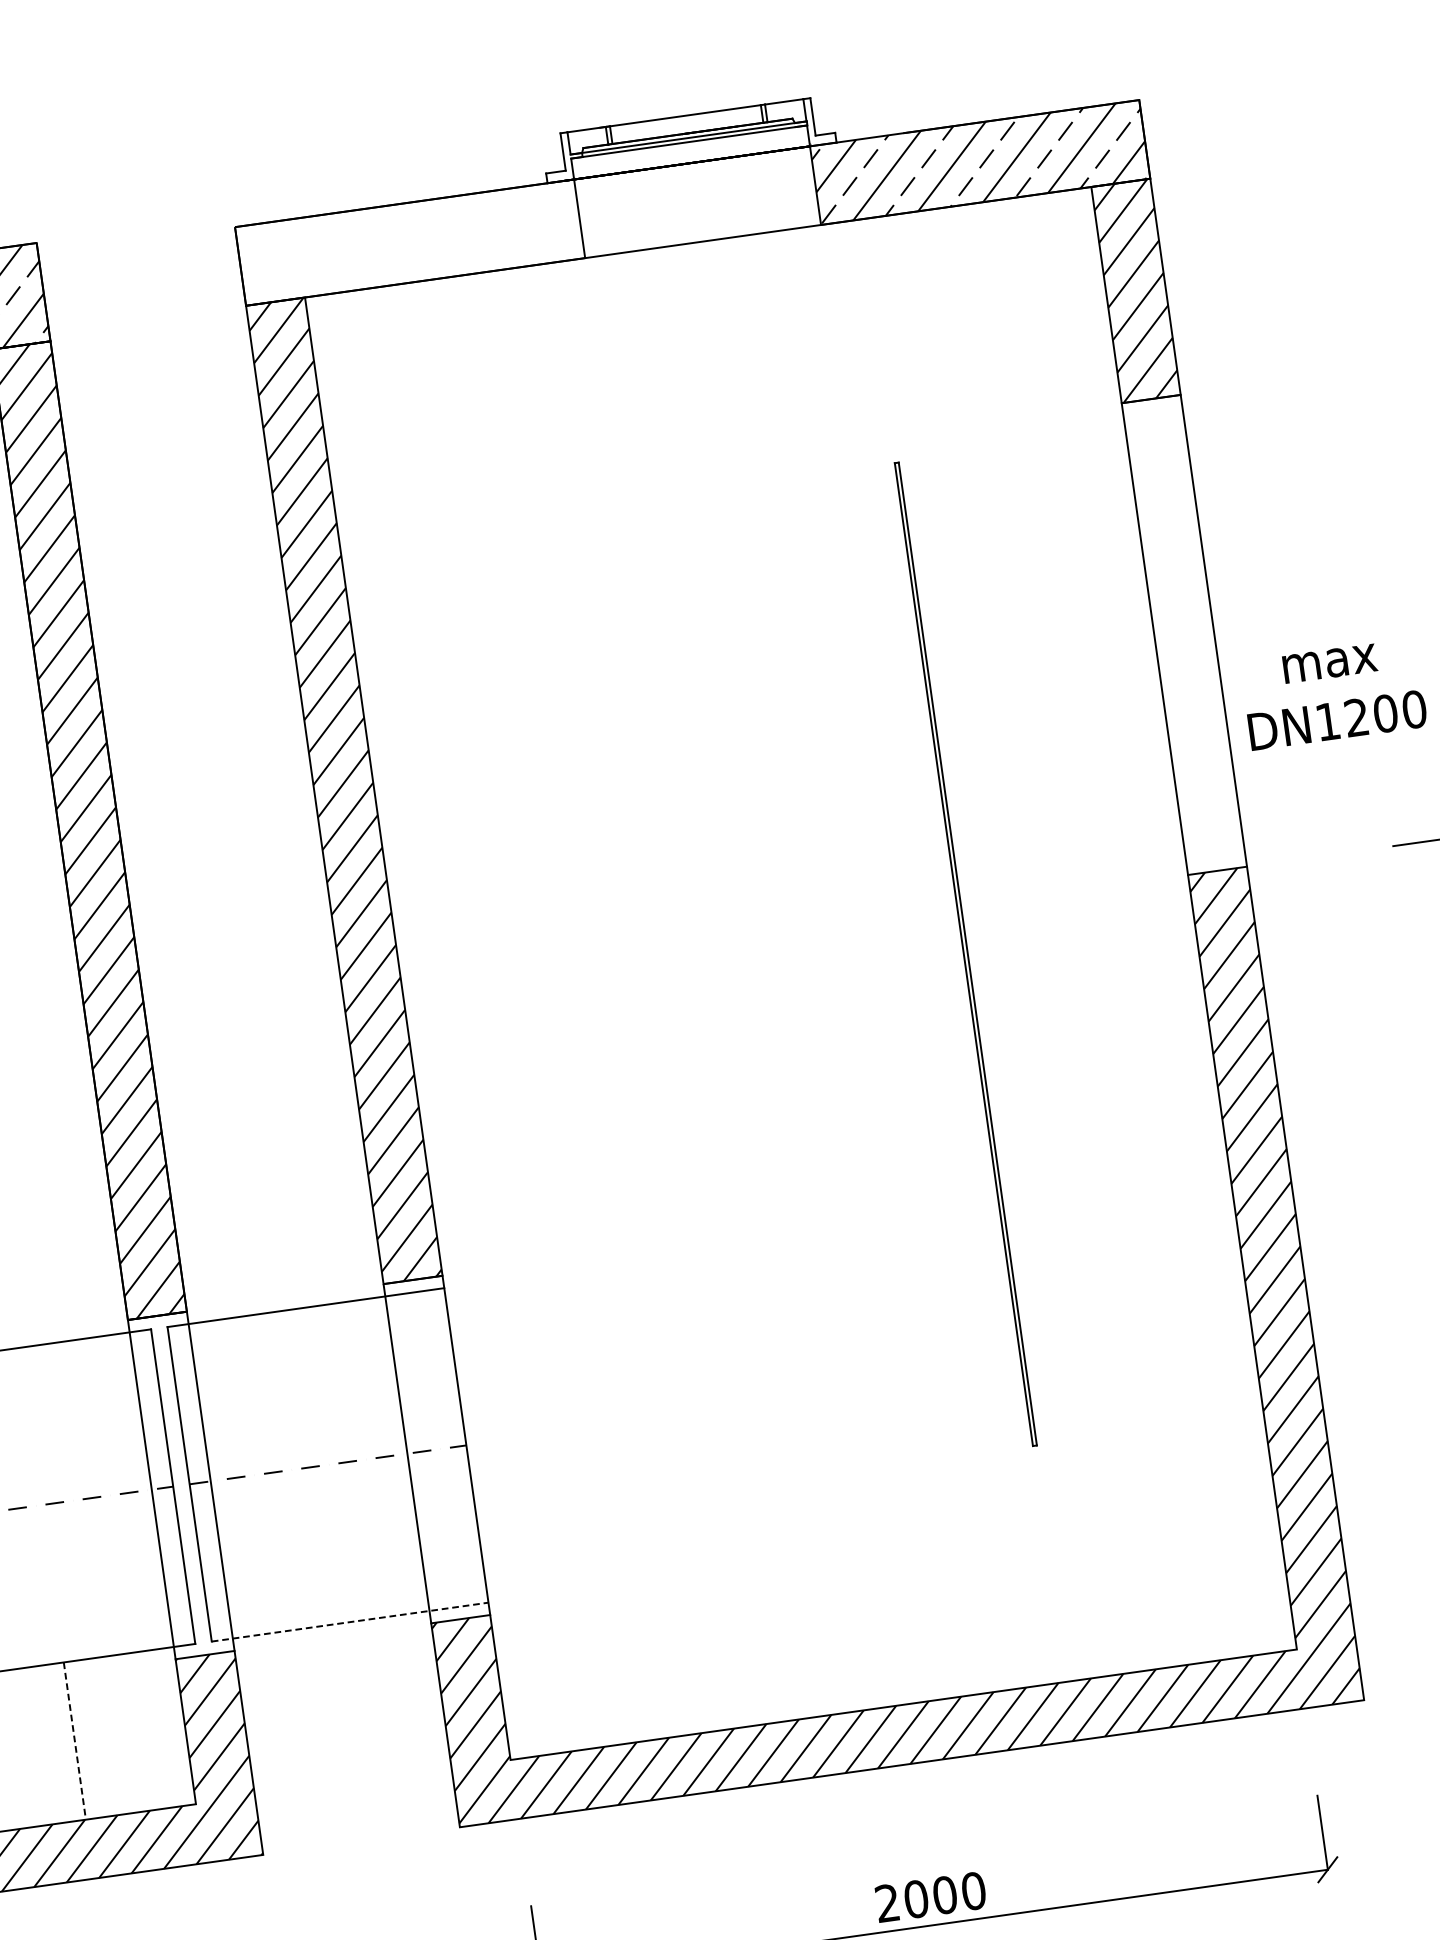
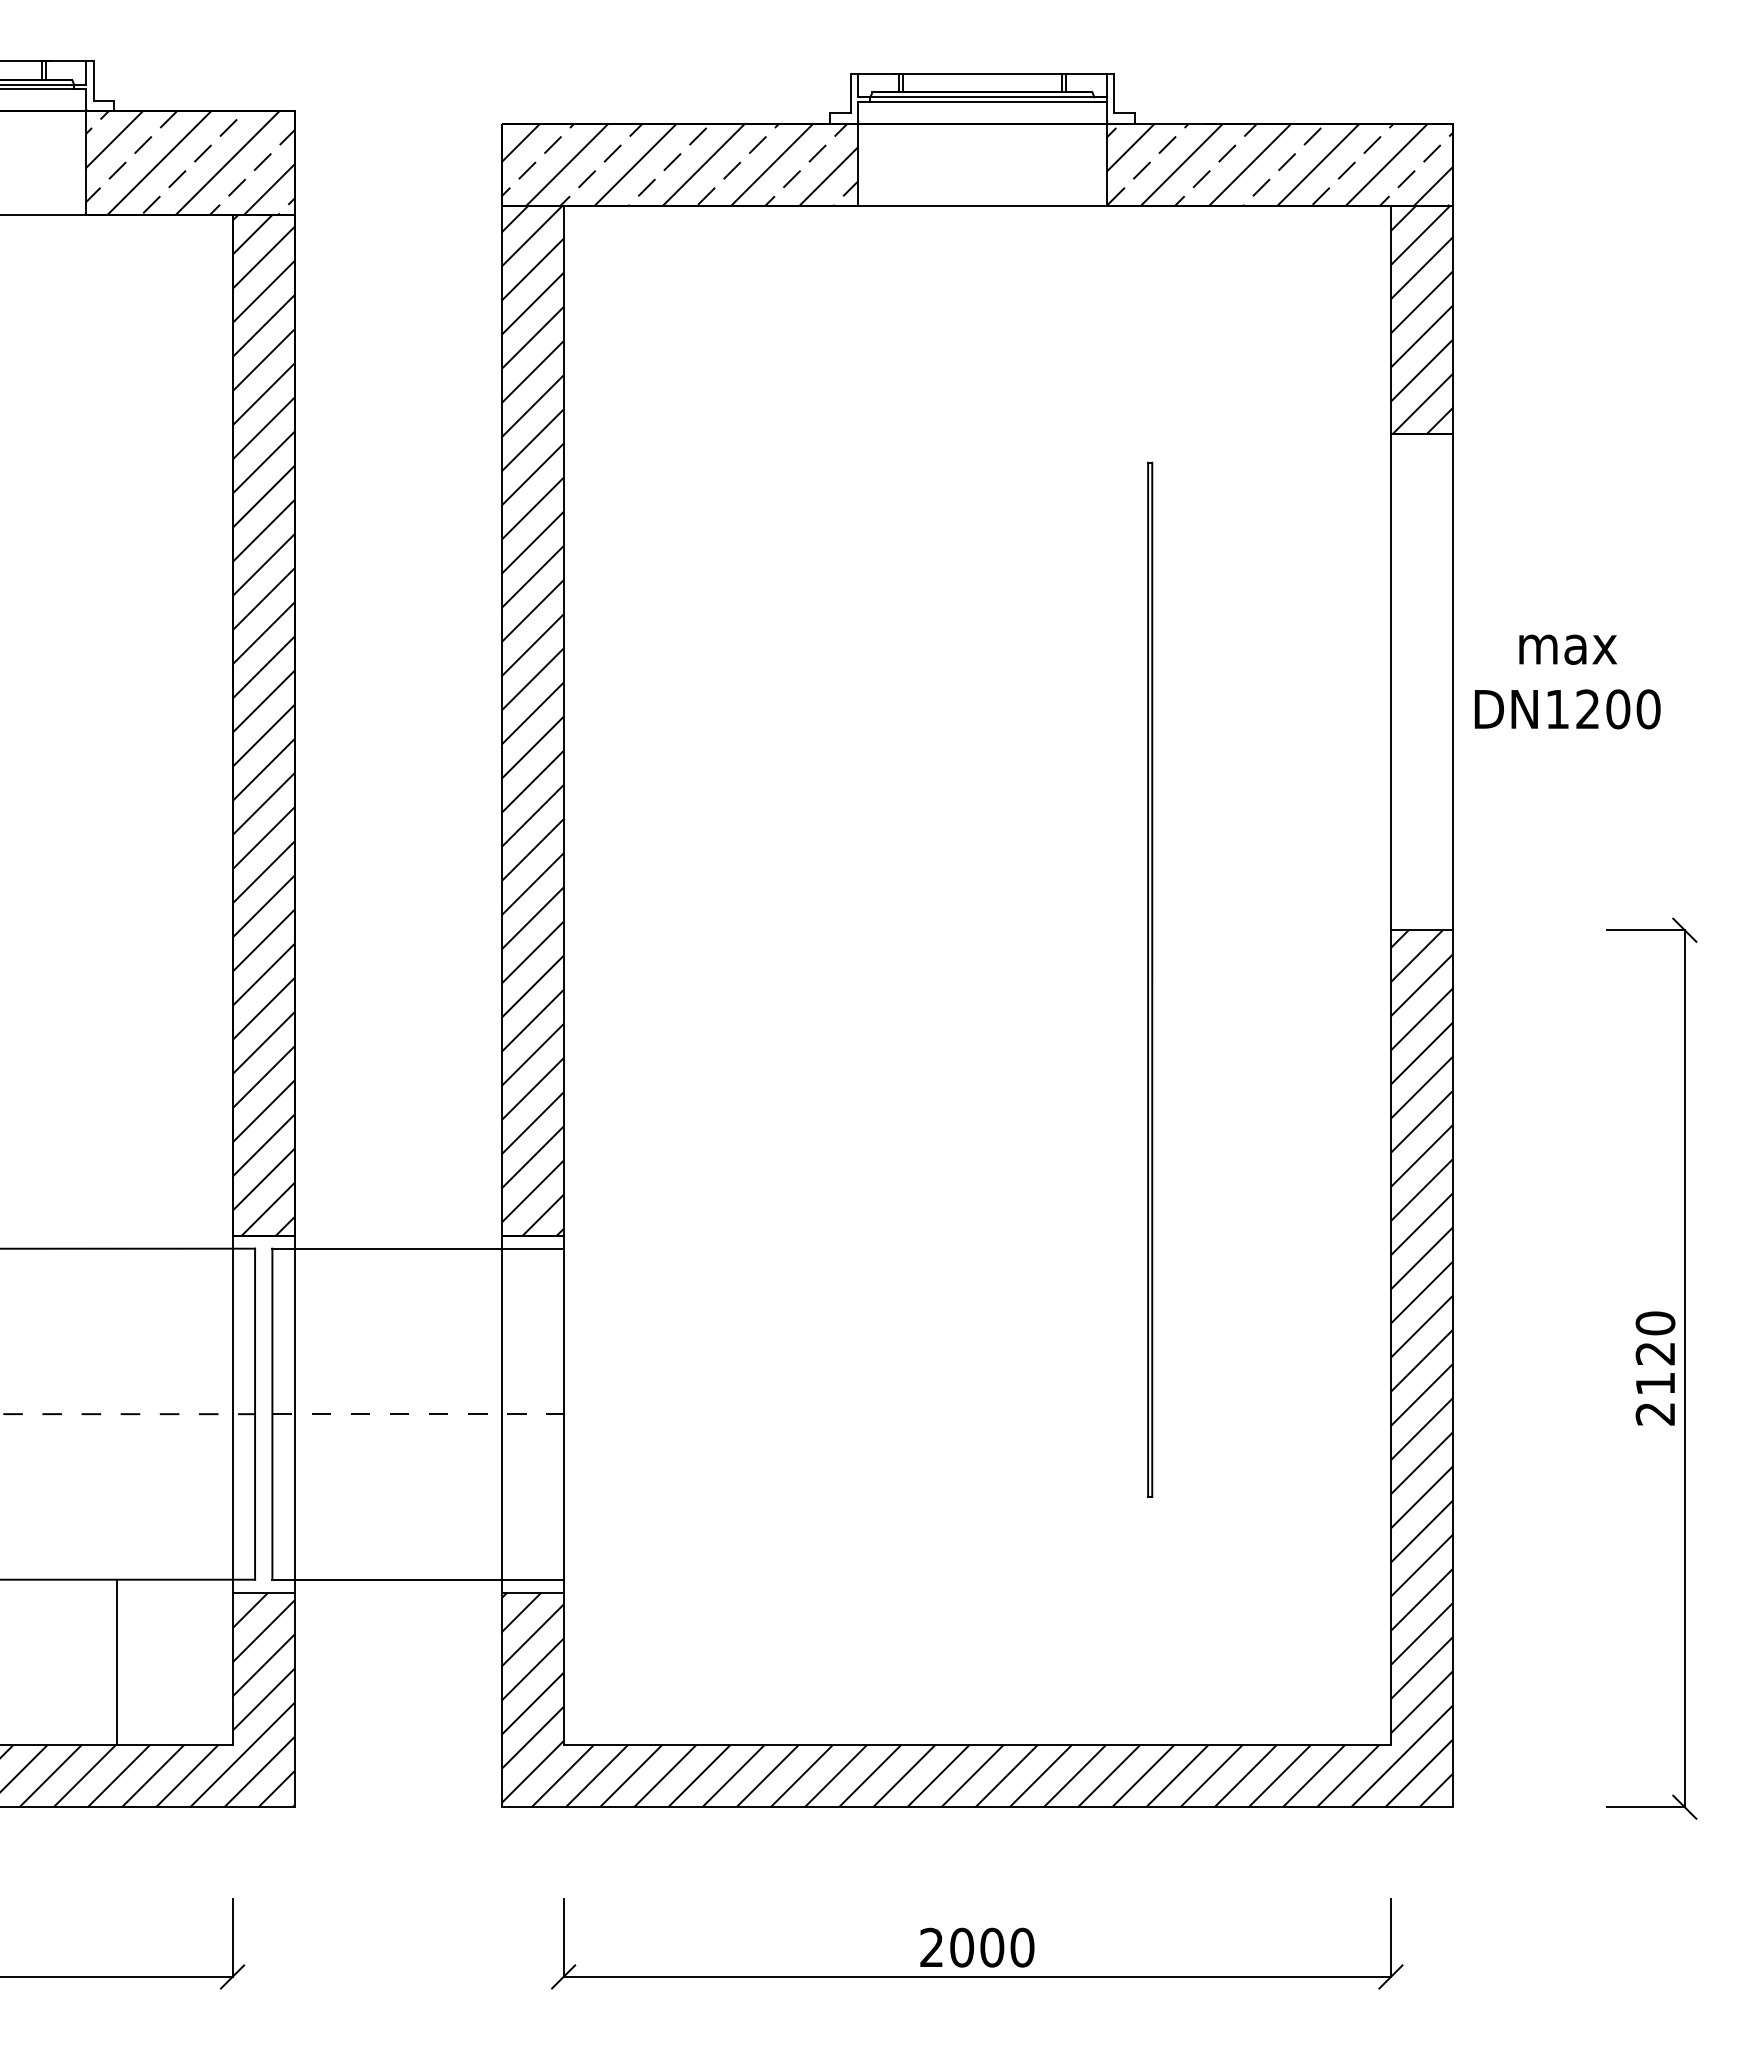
hatch: (409, 242) -> (679, 164), added
text: (1333, 693) -> (1567, 681), moved
line: (350, 1621) -> (418, 1579), dashed -> solid
line: (74, 1741) -> (116, 1662), dashed -> solid

